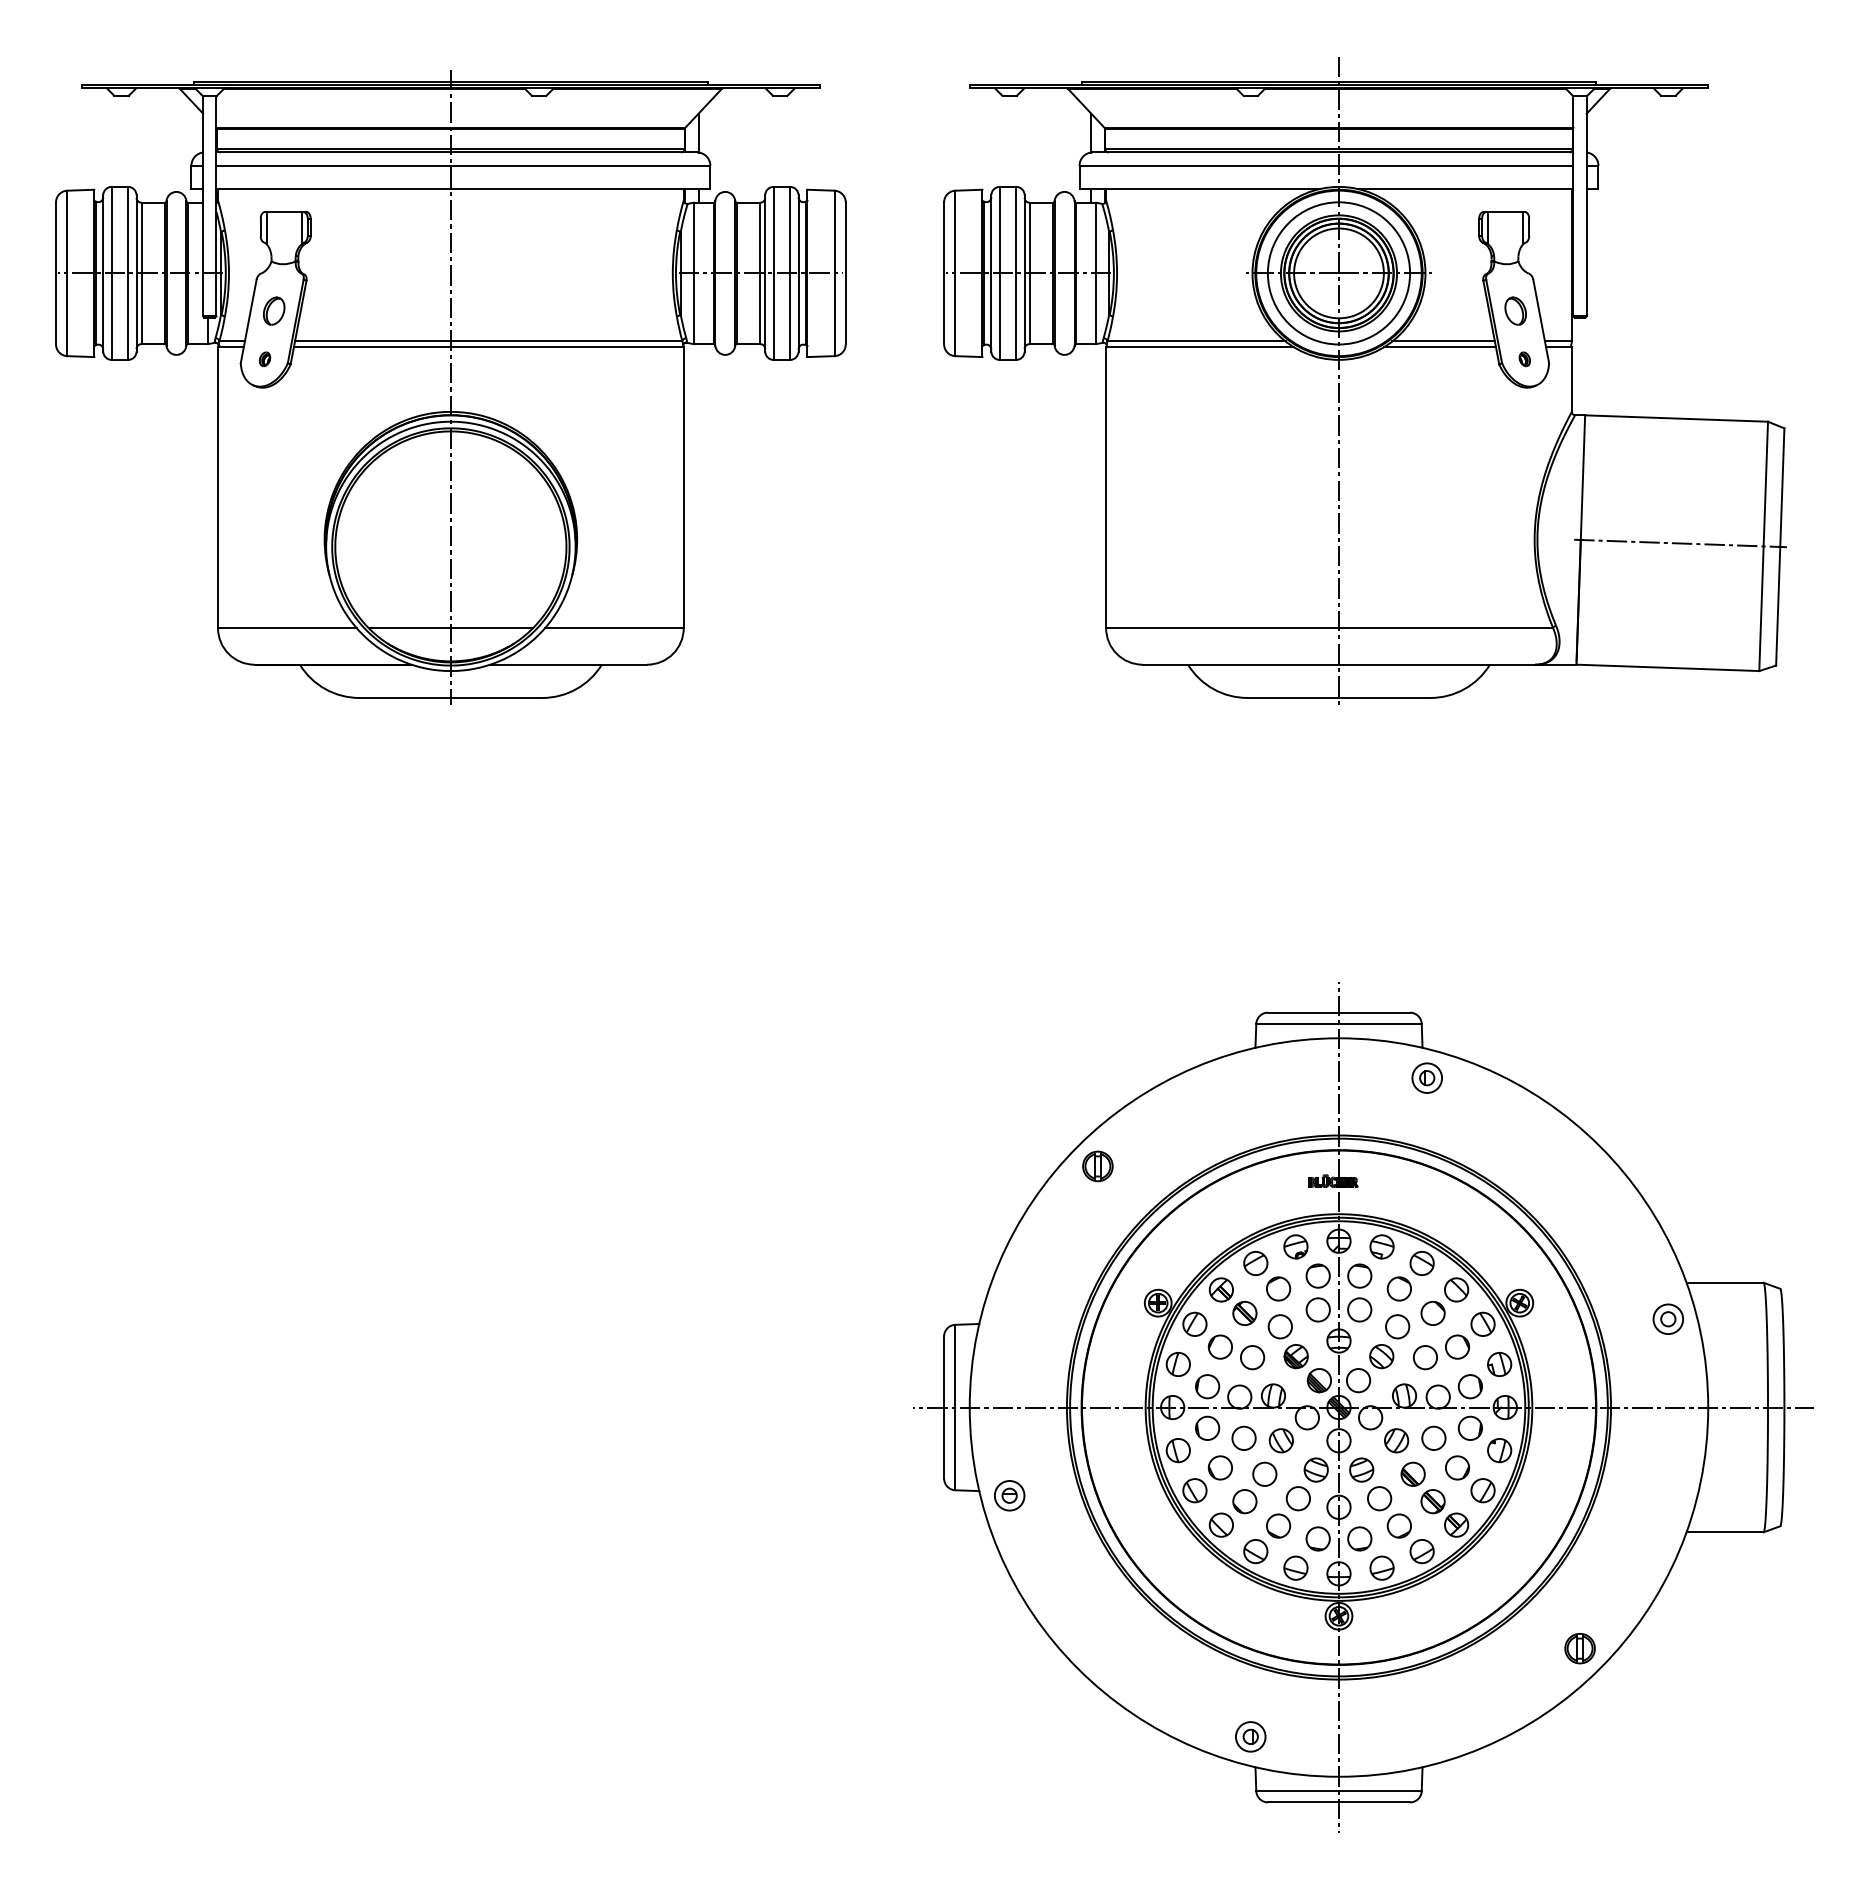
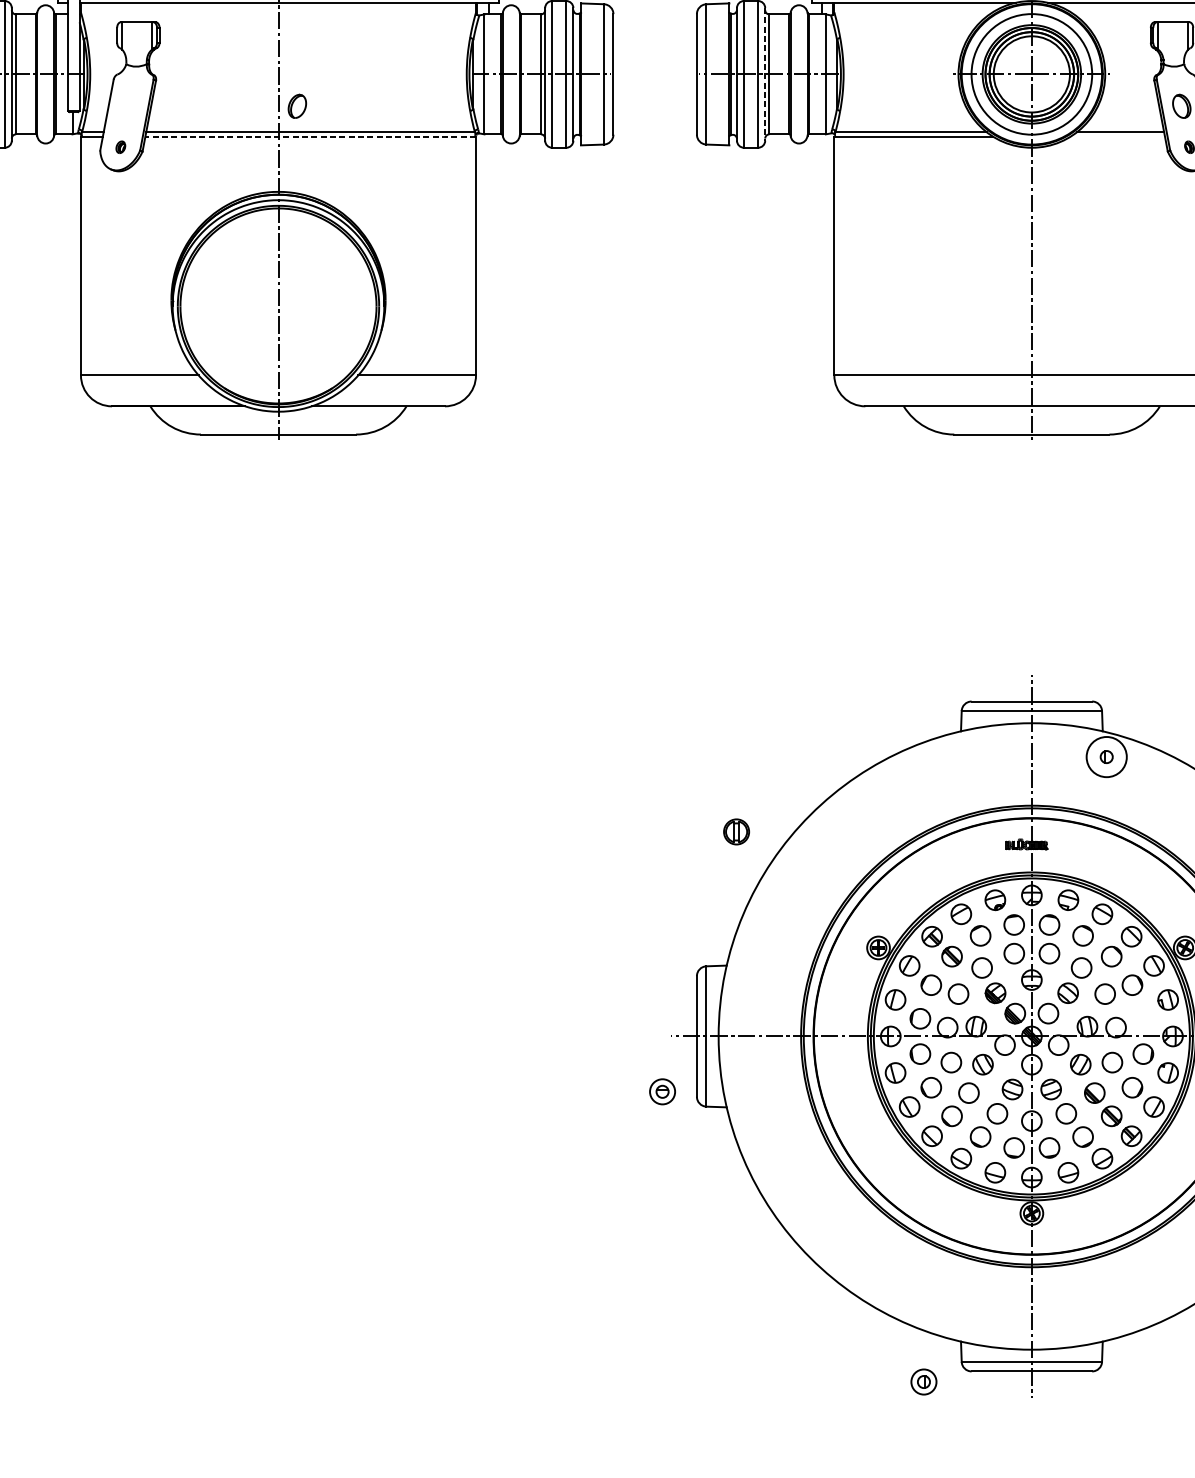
line: (1024, 273) -> (765, 74), solid -> dashed
part: (274, 310) -> (297, 105), moved
line: (488, 347) -> (310, 137), solid -> dashed
line: (1439, 347) -> (1117, 137), removed
line: (450, 628) -> (278, 375), removed
circle: (1427, 1077) -> (1106, 756), size x1.6
part: (1097, 1166) -> (736, 832), moved
circle: (1469, 1386) -> (1142, 1018), removed
part: (1009, 1495) -> (662, 1091), moved
part: (1250, 1736) -> (923, 1381), moved

